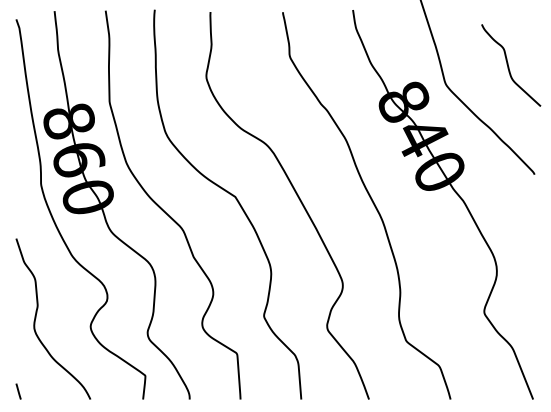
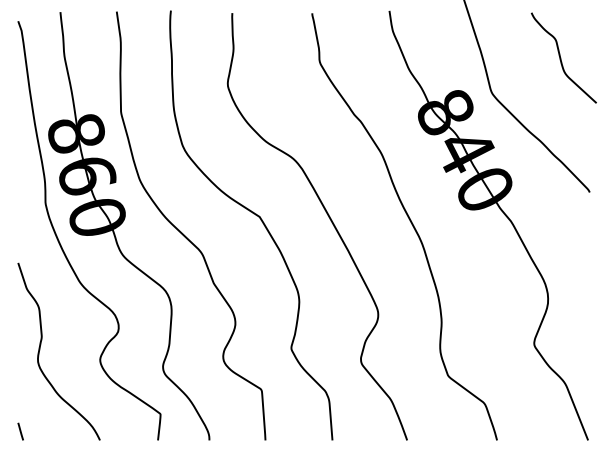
curve: (509, 64) -> (561, 57), moved

